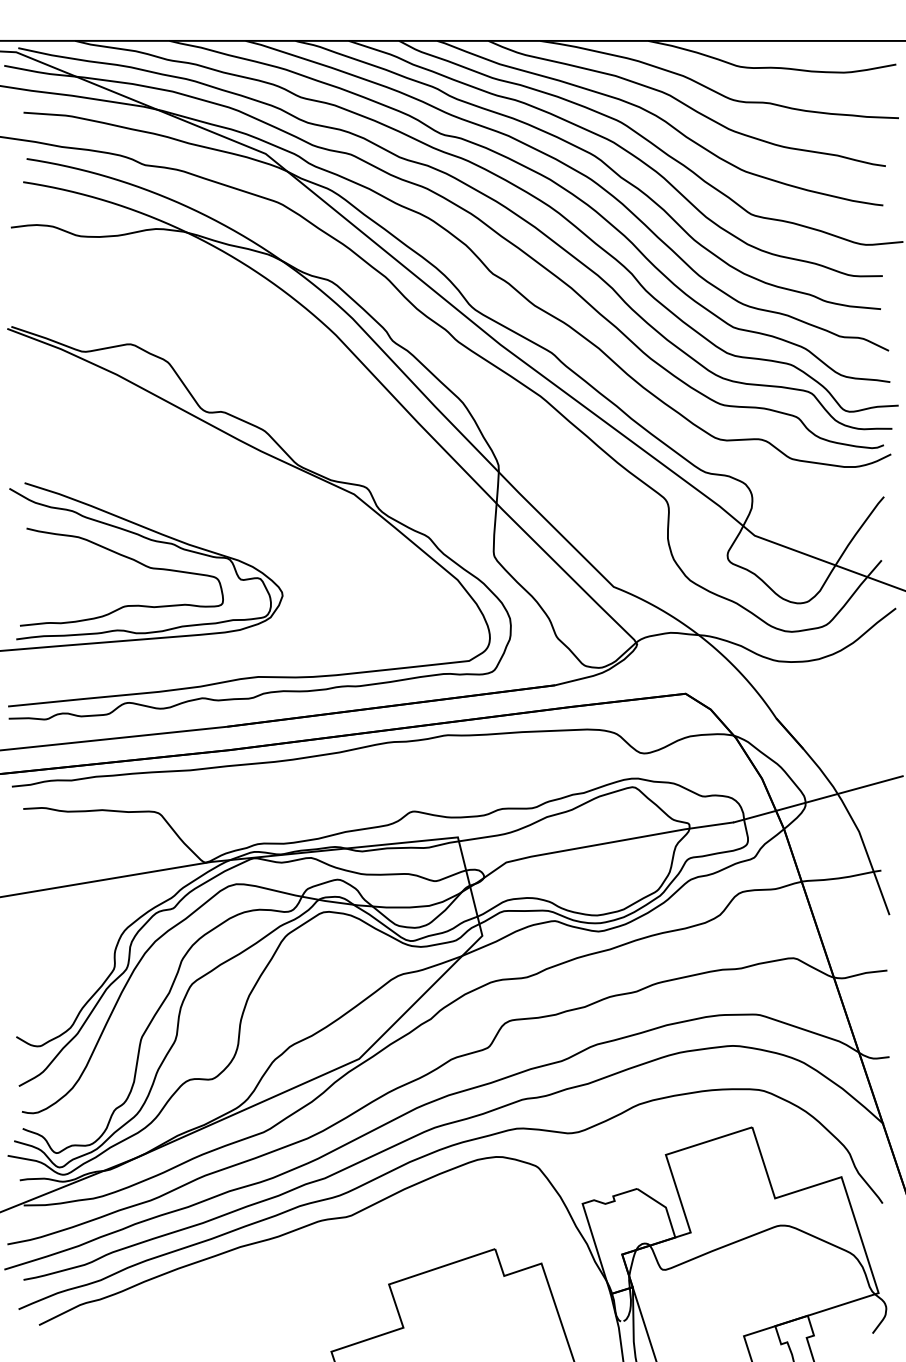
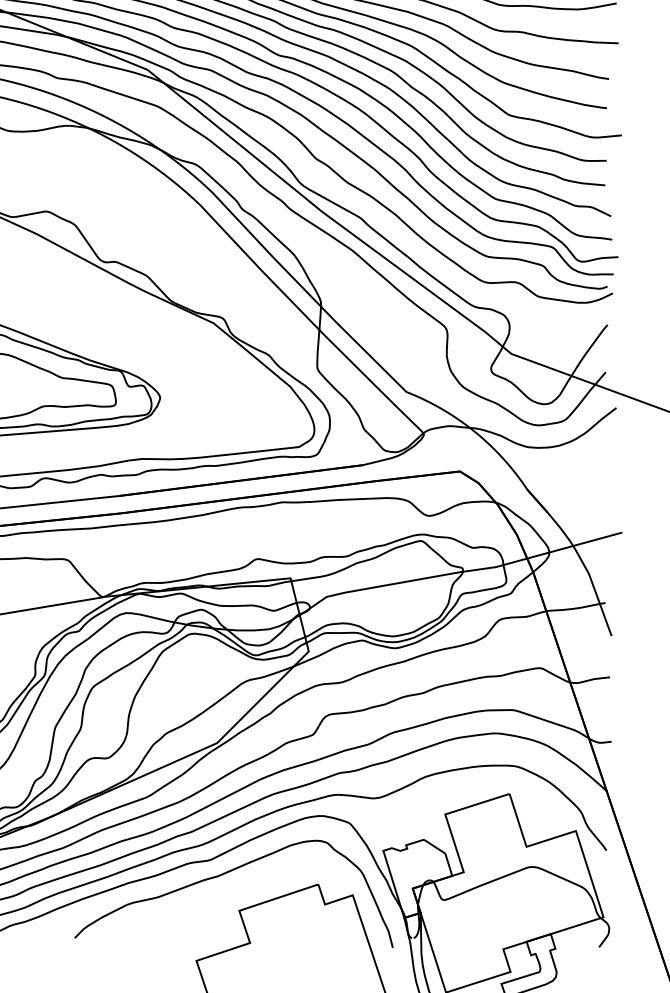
curve: (369, 1235) -> (224, 874), added

